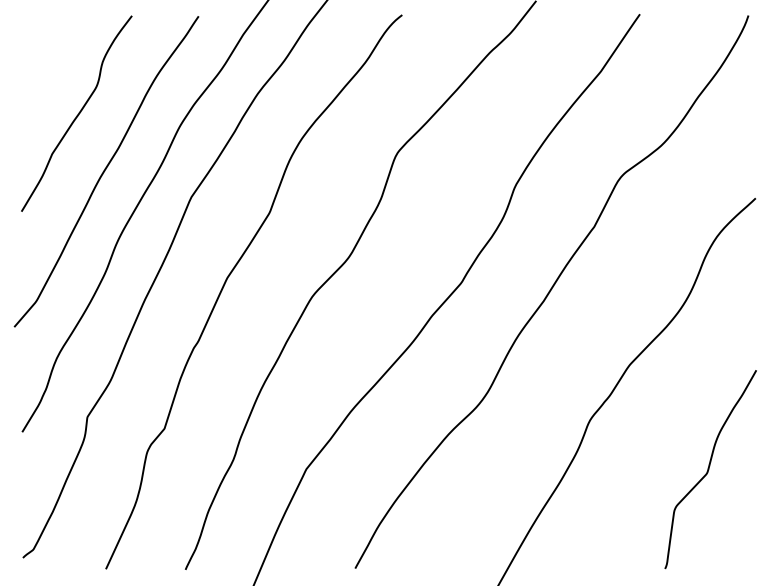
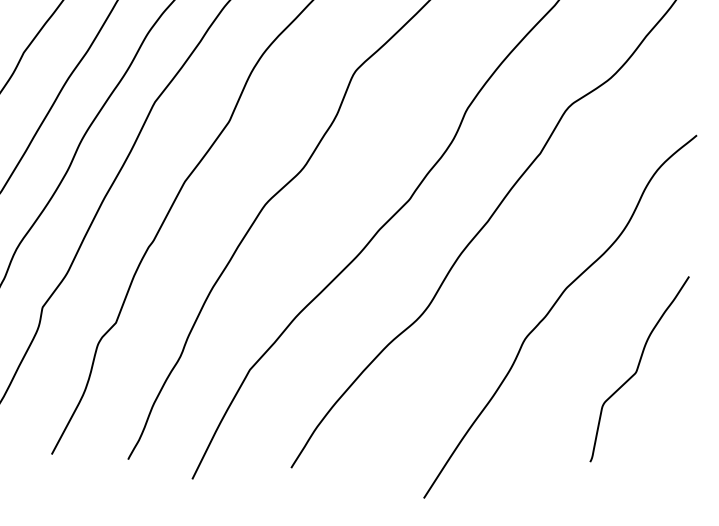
curve: (709, 469) -> (638, 369), moved

